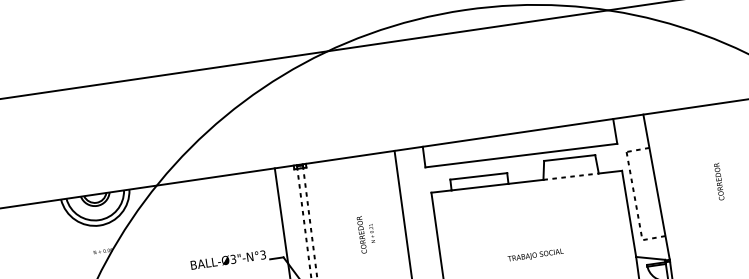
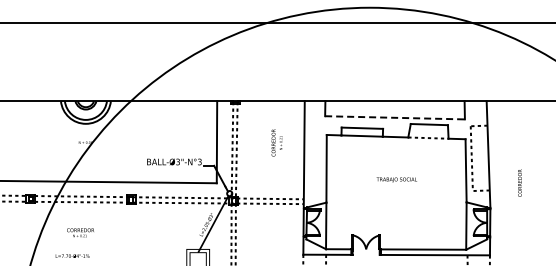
line: (521, 155) -> (395, 117), solid -> dashed
text: (718, 180) -> (519, 182), moved
text: (365, 233) -> (276, 142), moved
text: (535, 255) -> (396, 179), moved

